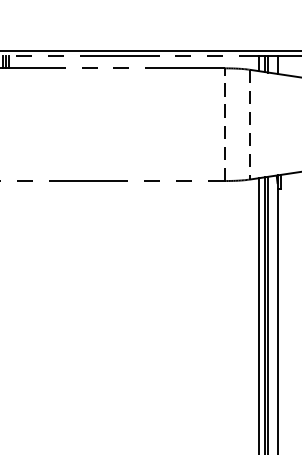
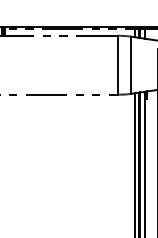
line: (224, 123) -> (117, 64), dashed -> solid
line: (249, 125) -> (130, 65), dashed -> solid

